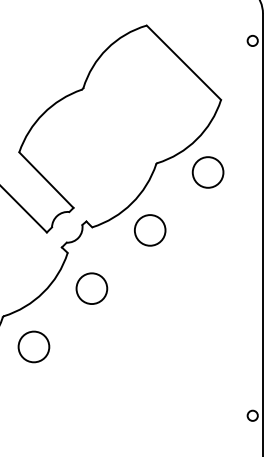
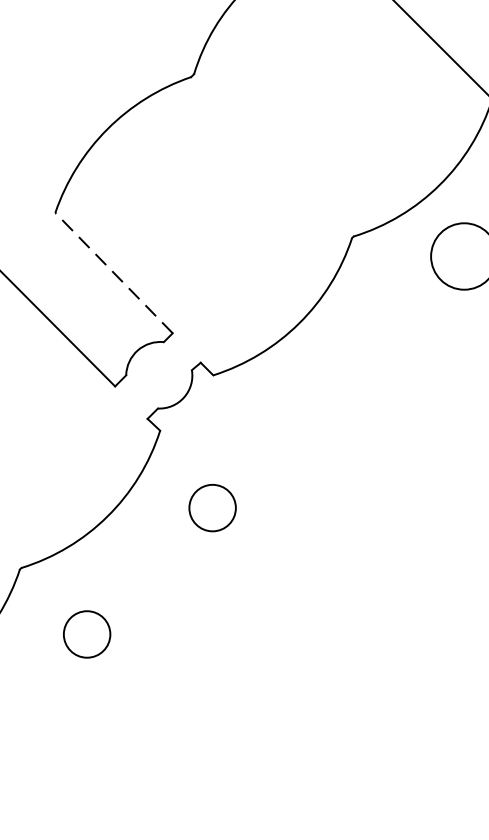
line: (46, 180) -> (114, 273), solid -> dashed
circle: (150, 230) -> (339, 382), removed
circle: (91, 288) -> (211, 507), size x0.7
circle: (33, 346) -> (86, 633), size x0.7

